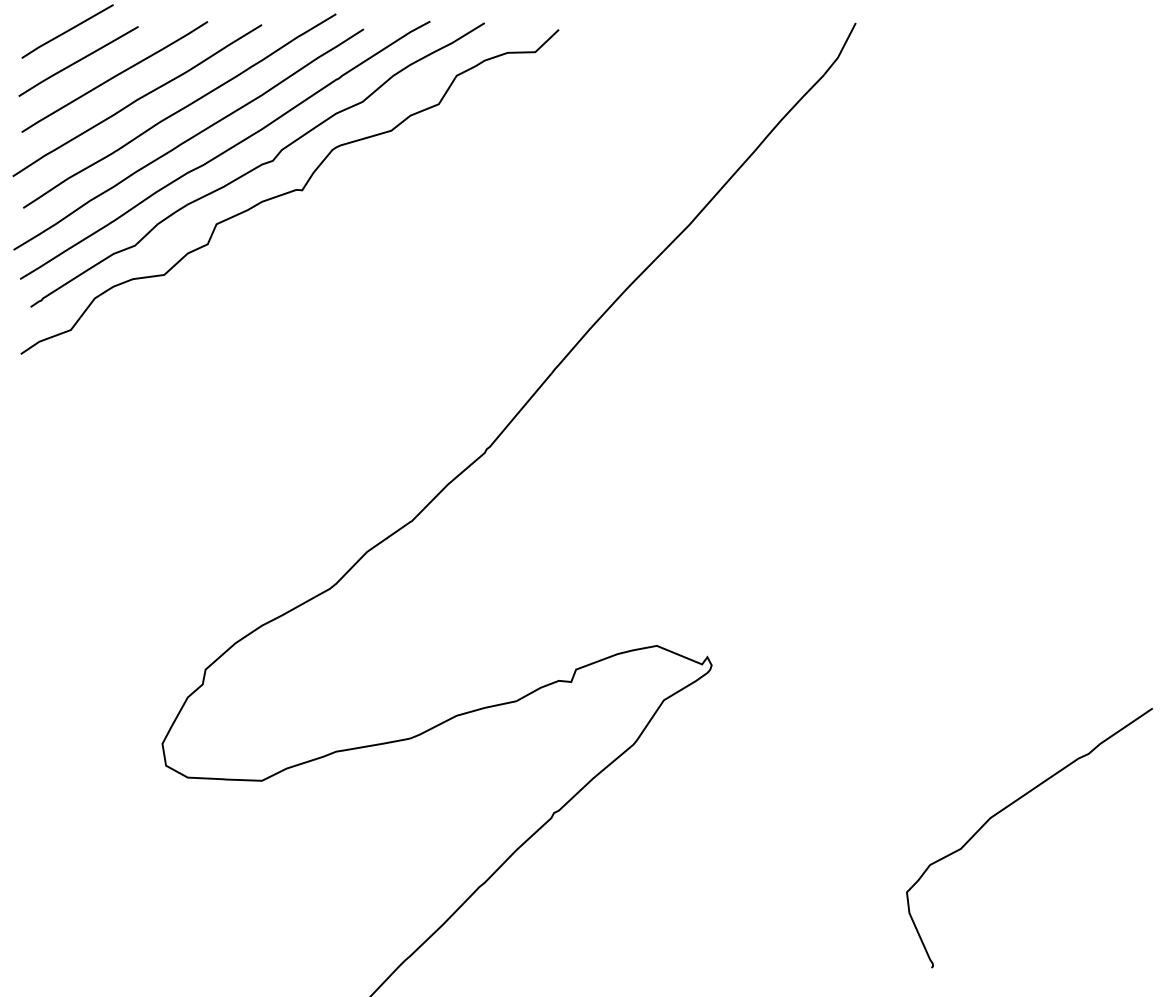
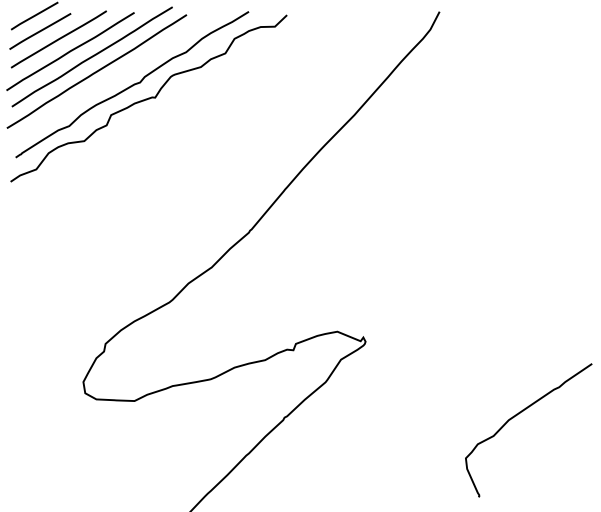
curve: (224, 149) -> (115, 76), removed

